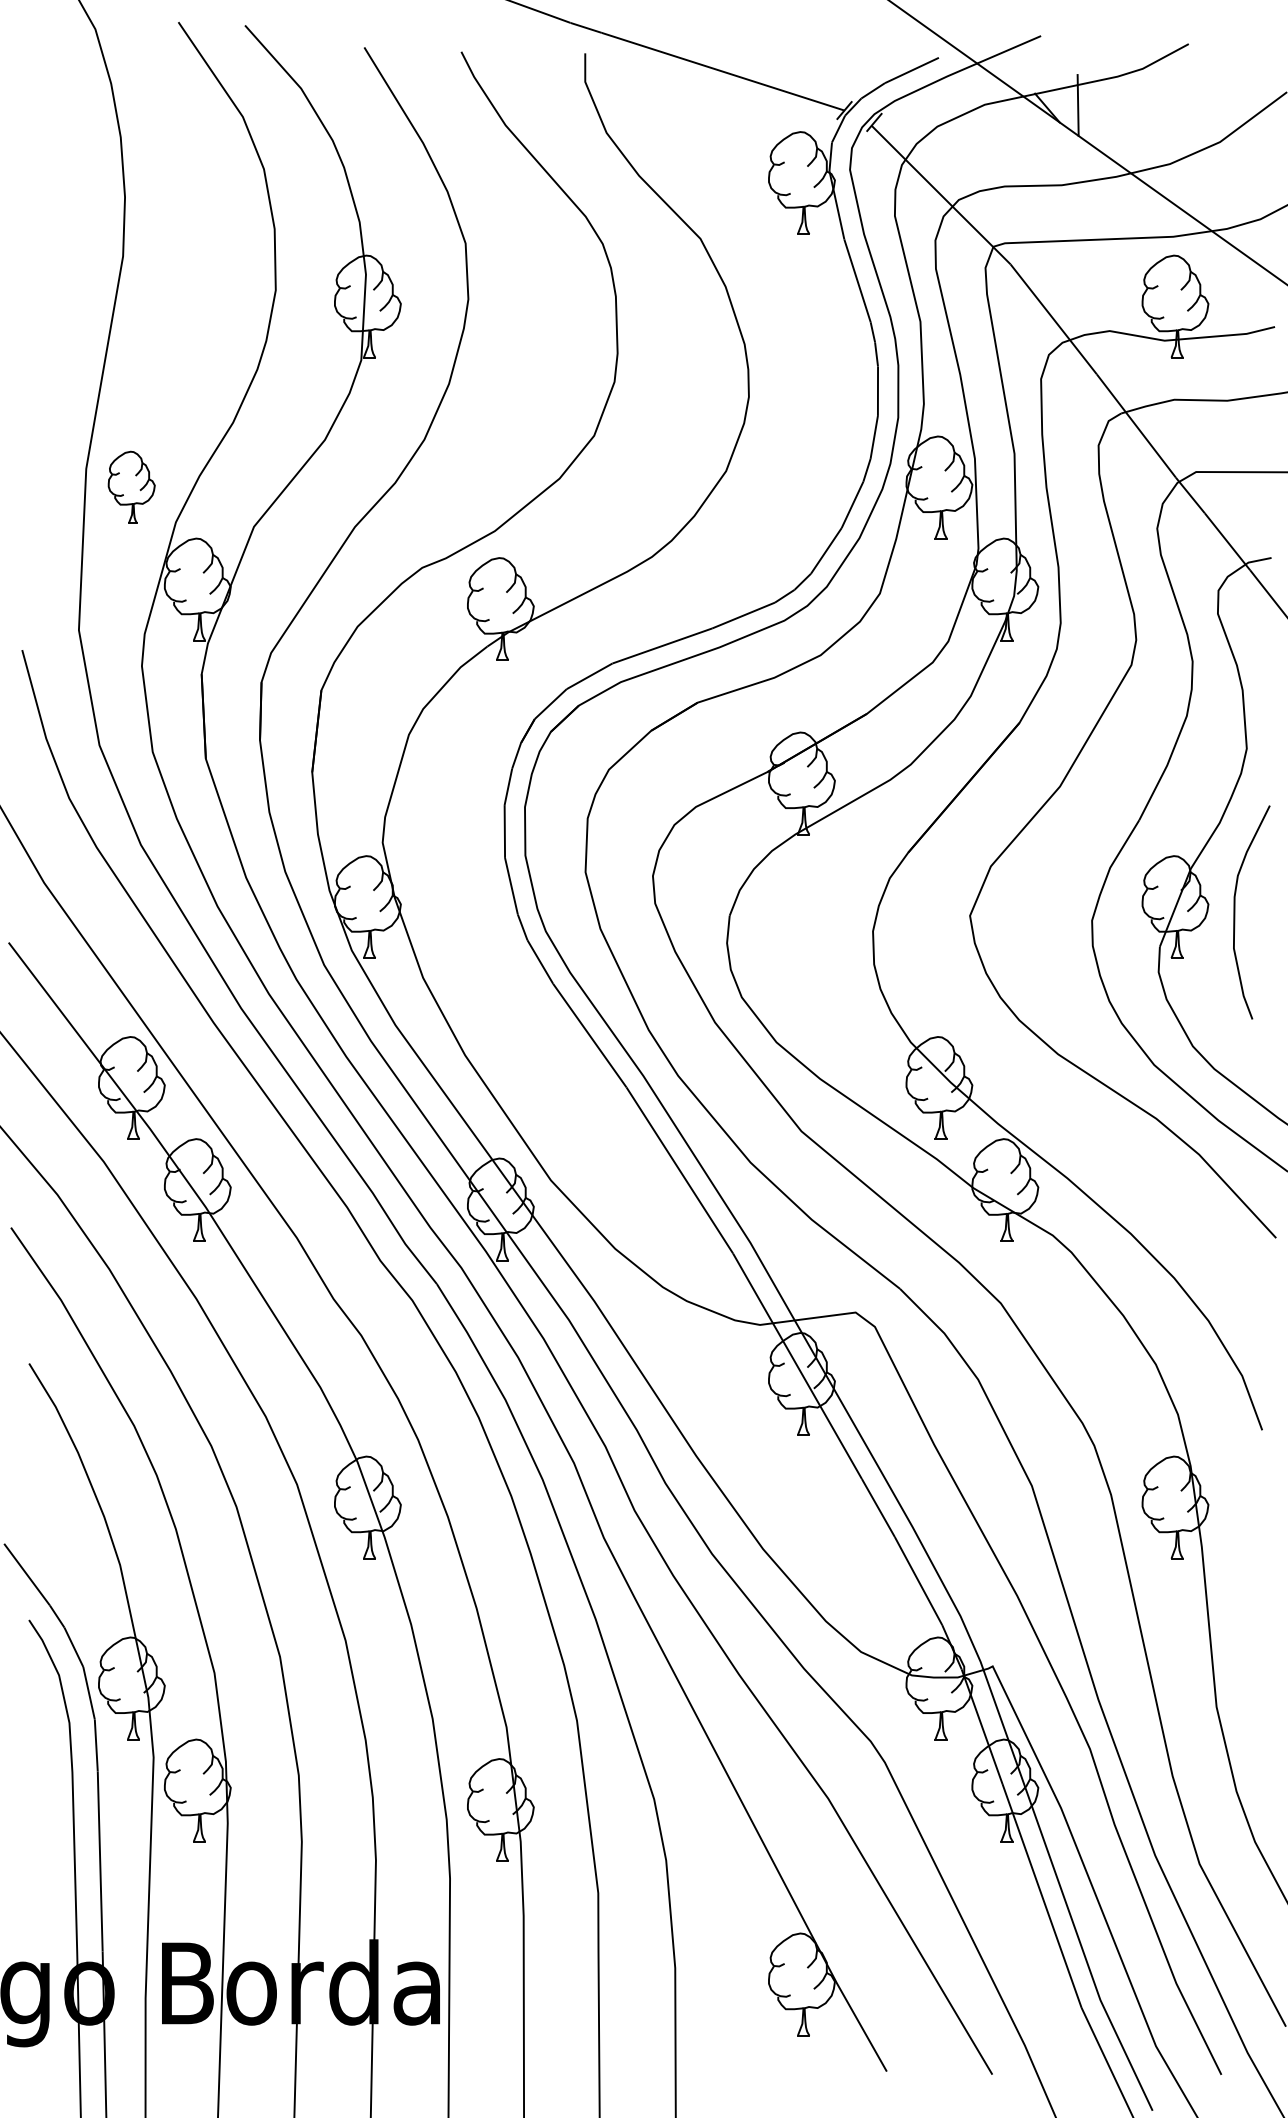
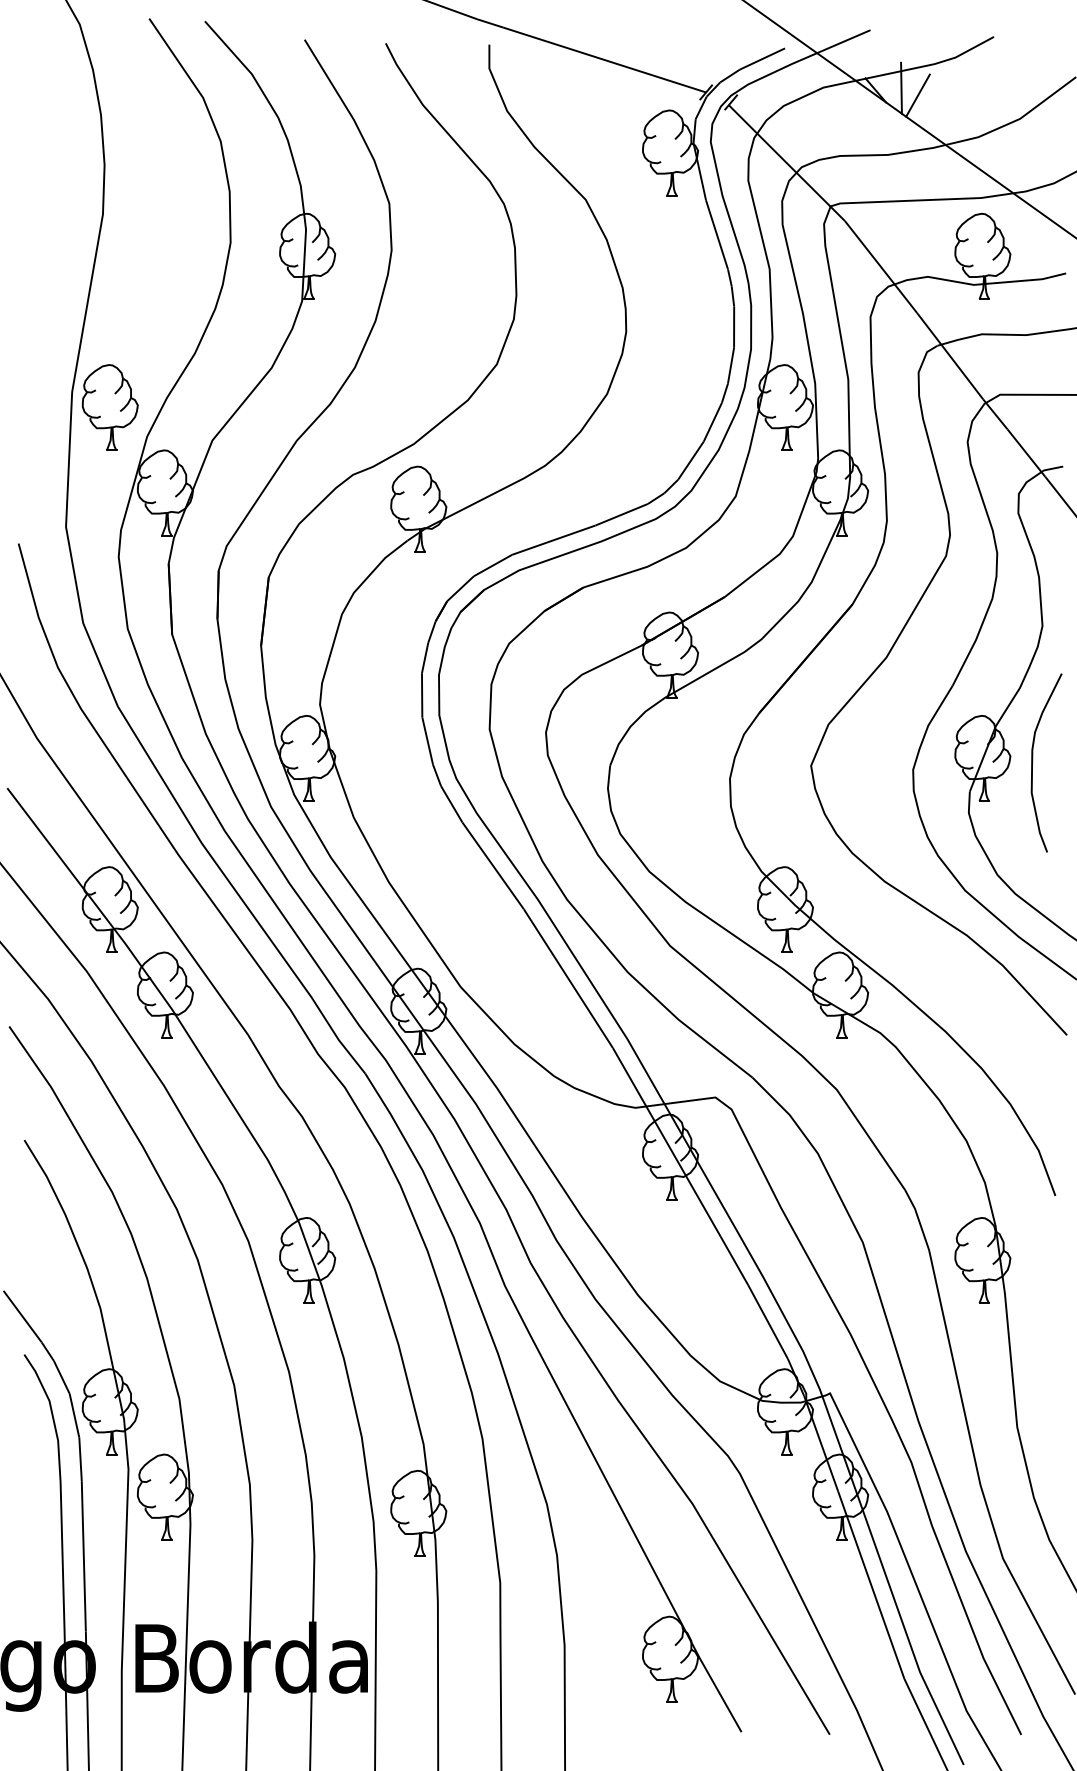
line: (1097, 114) -> (917, 95), added
part: (130, 487) -> (109, 407), size x1.43

